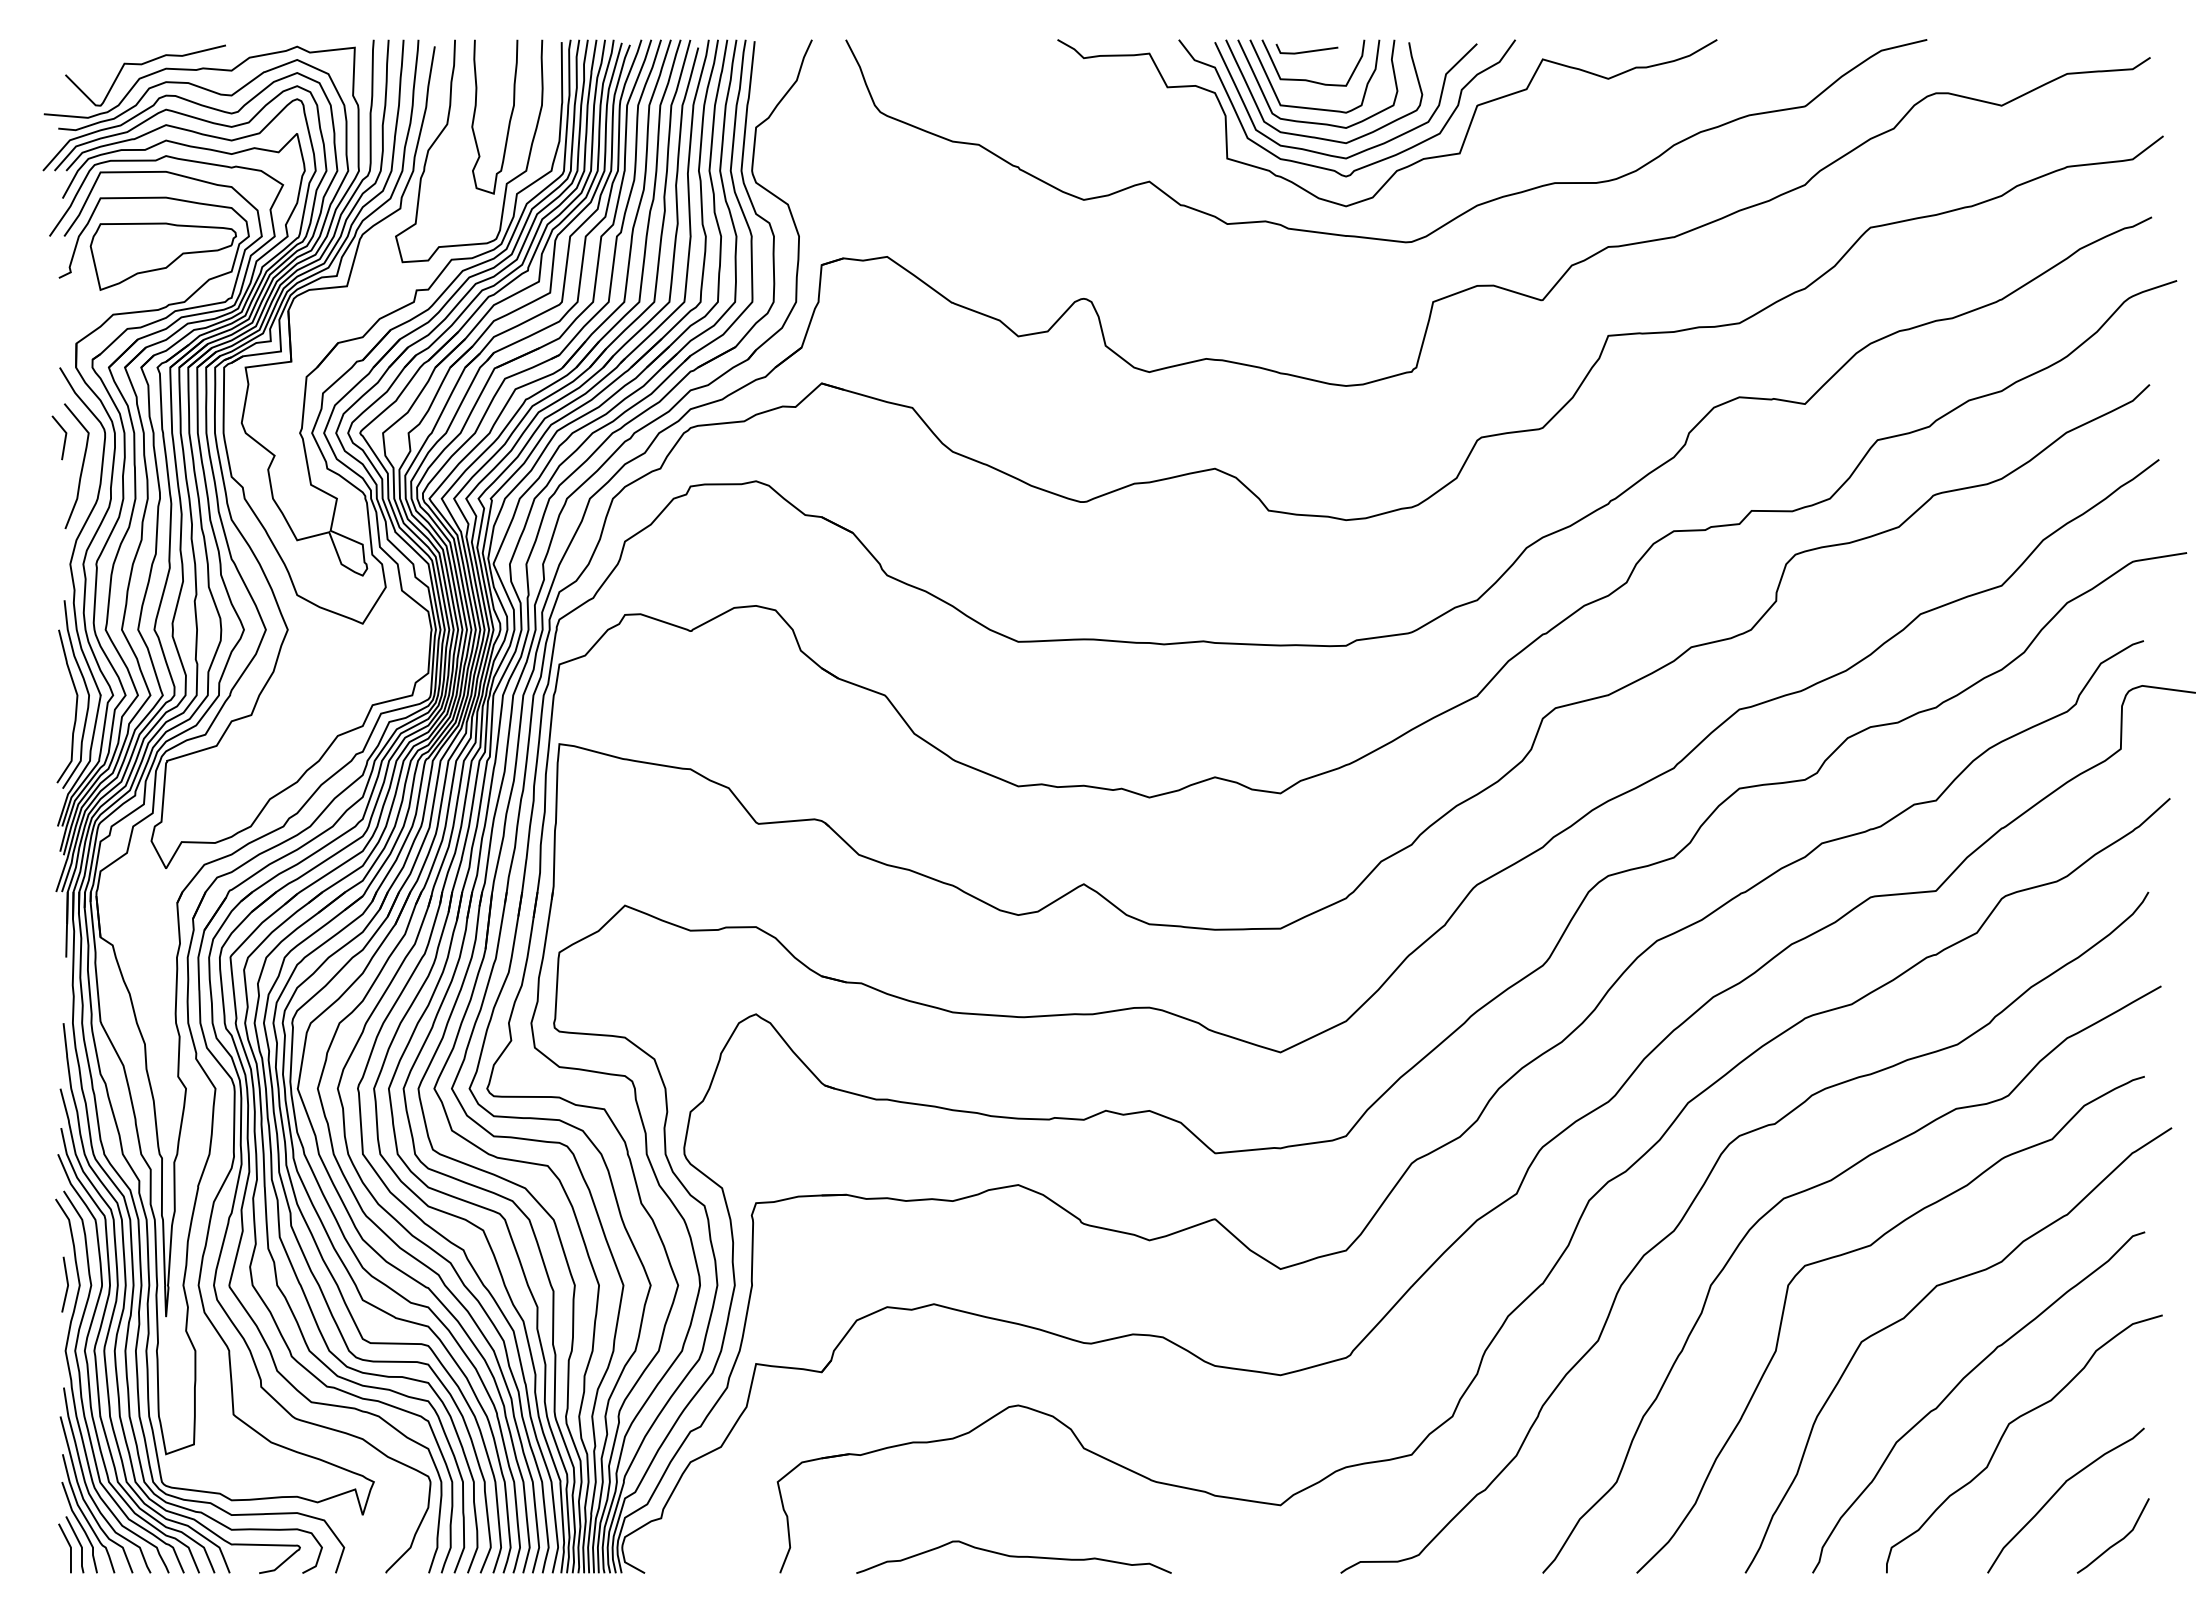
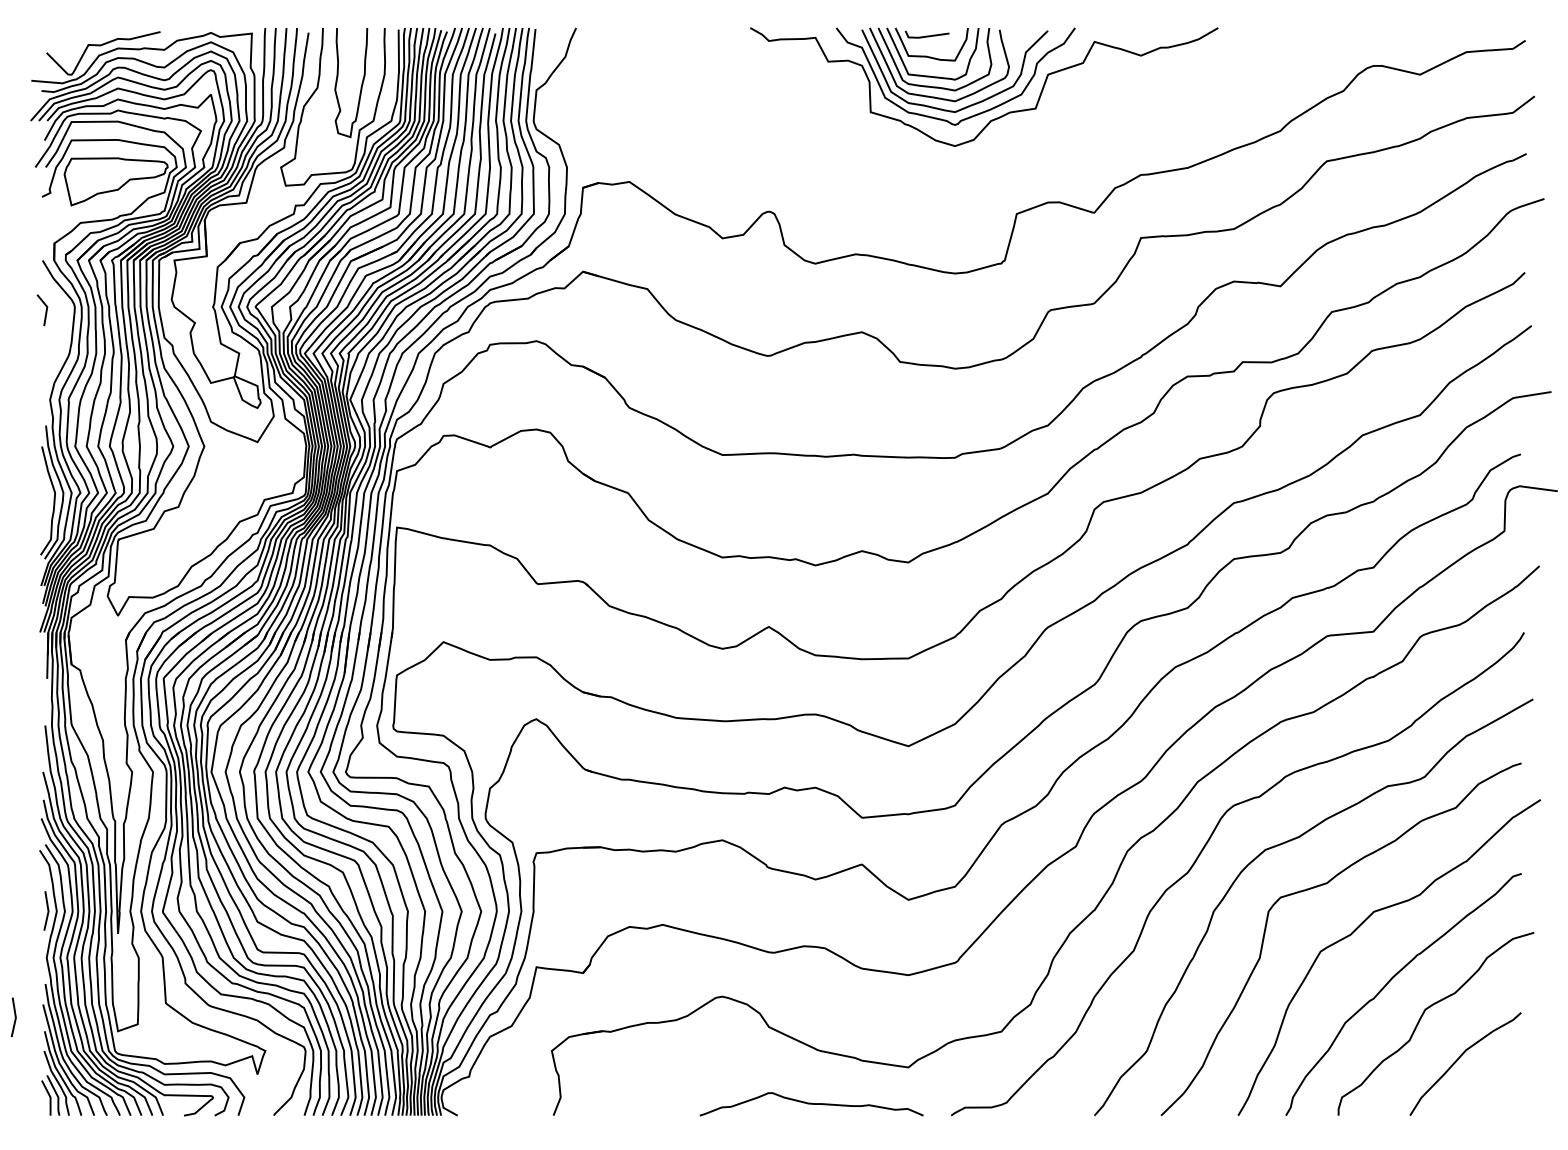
curve: (1374, 237) -> (975, 168), removed
curve: (81, 466) -> (58, 330), removed
line: (20, 1432) -> (14, 1015), added
curve: (2115, 1542) -> (1500, 1093), removed
curve: (1013, 1556) -> (811, 1103), moved

